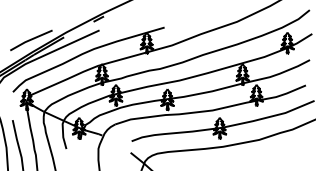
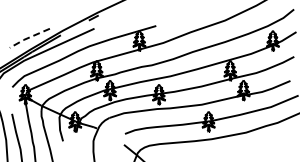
line: (30, 40) -> (28, 38), solid -> dashed

